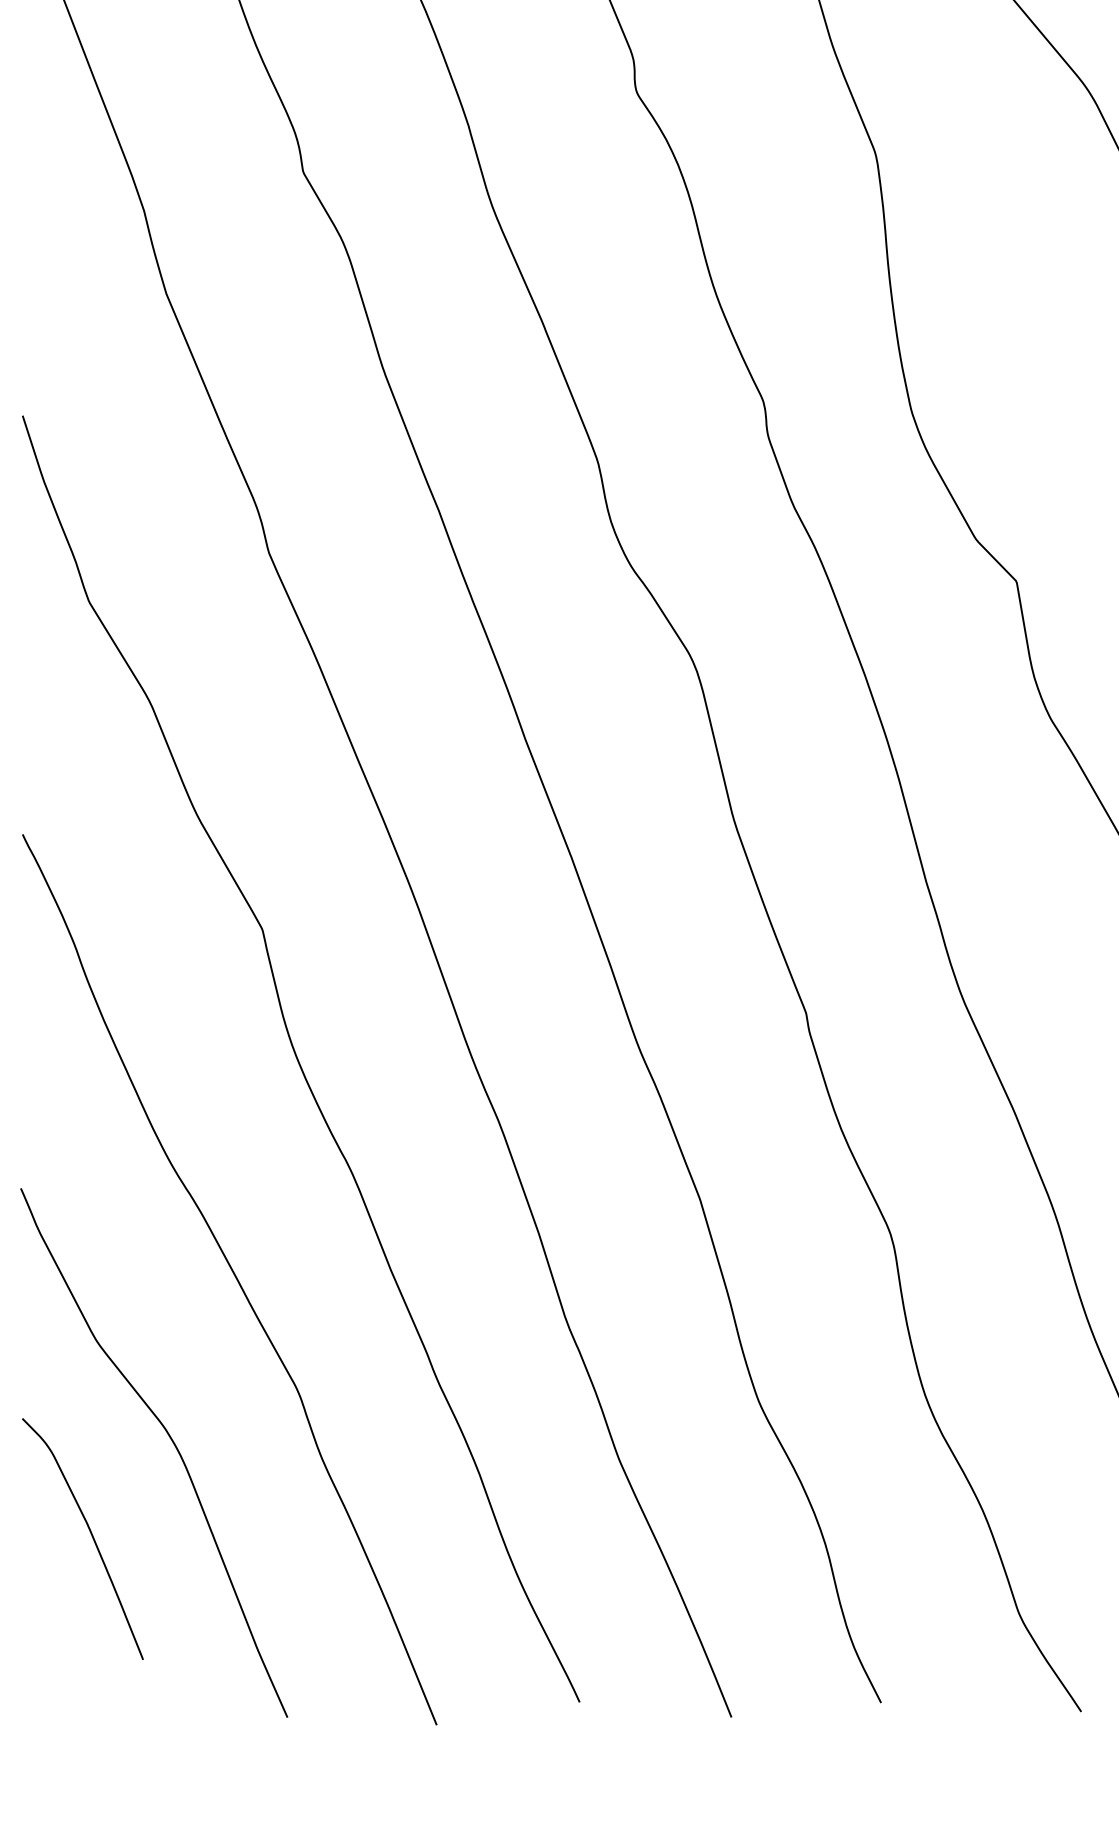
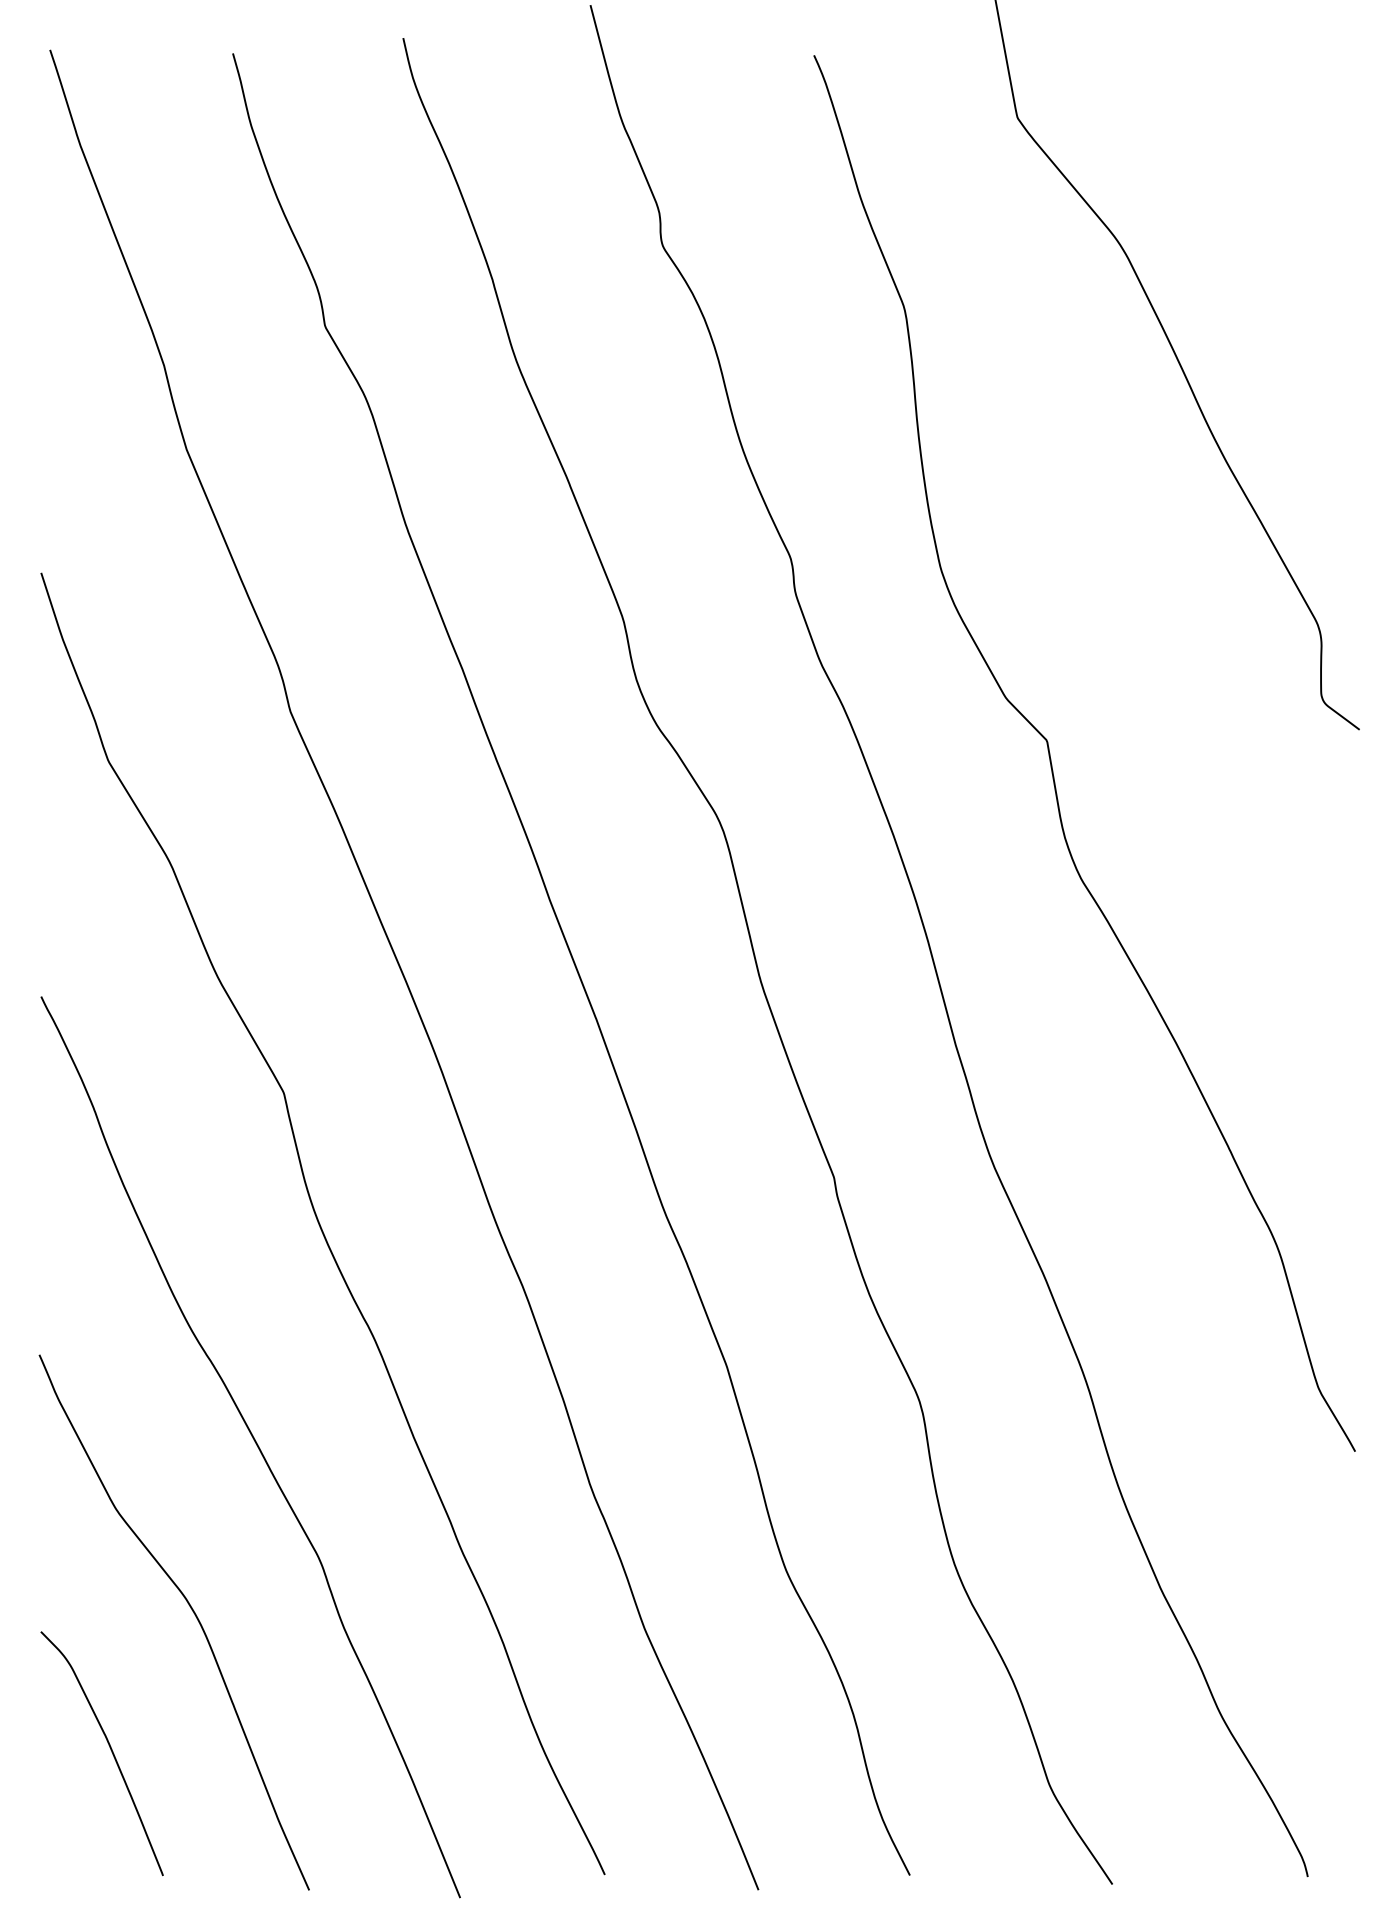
curve: (91, 1535) -> (110, 1750), moved

